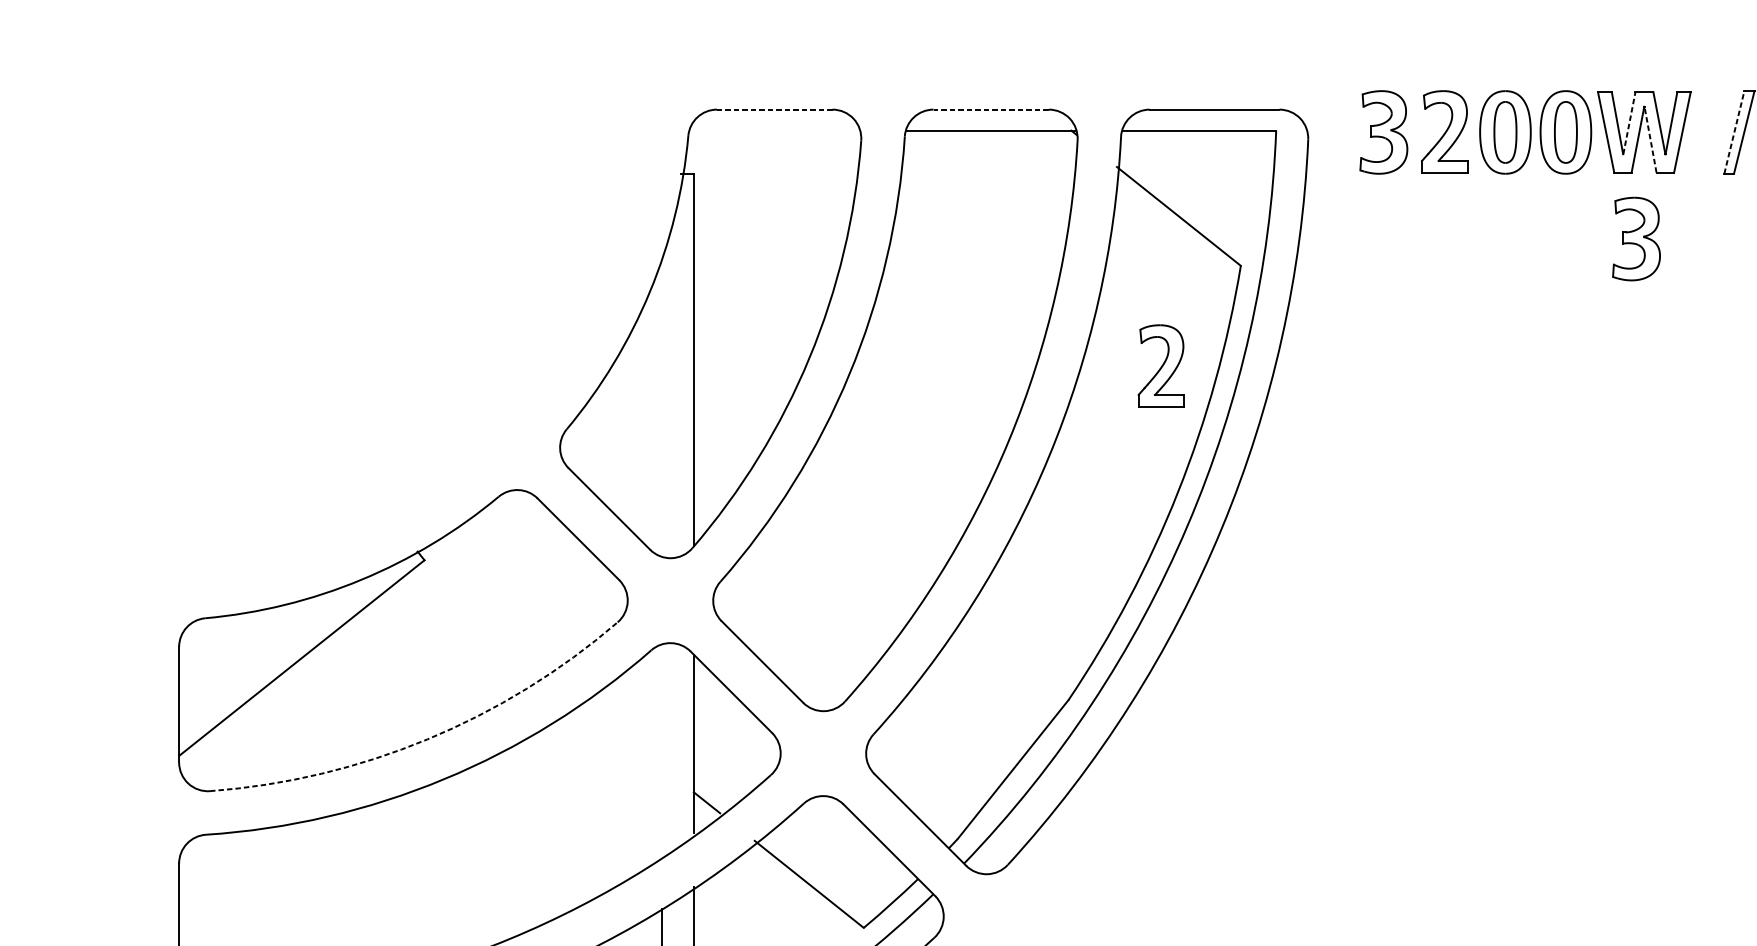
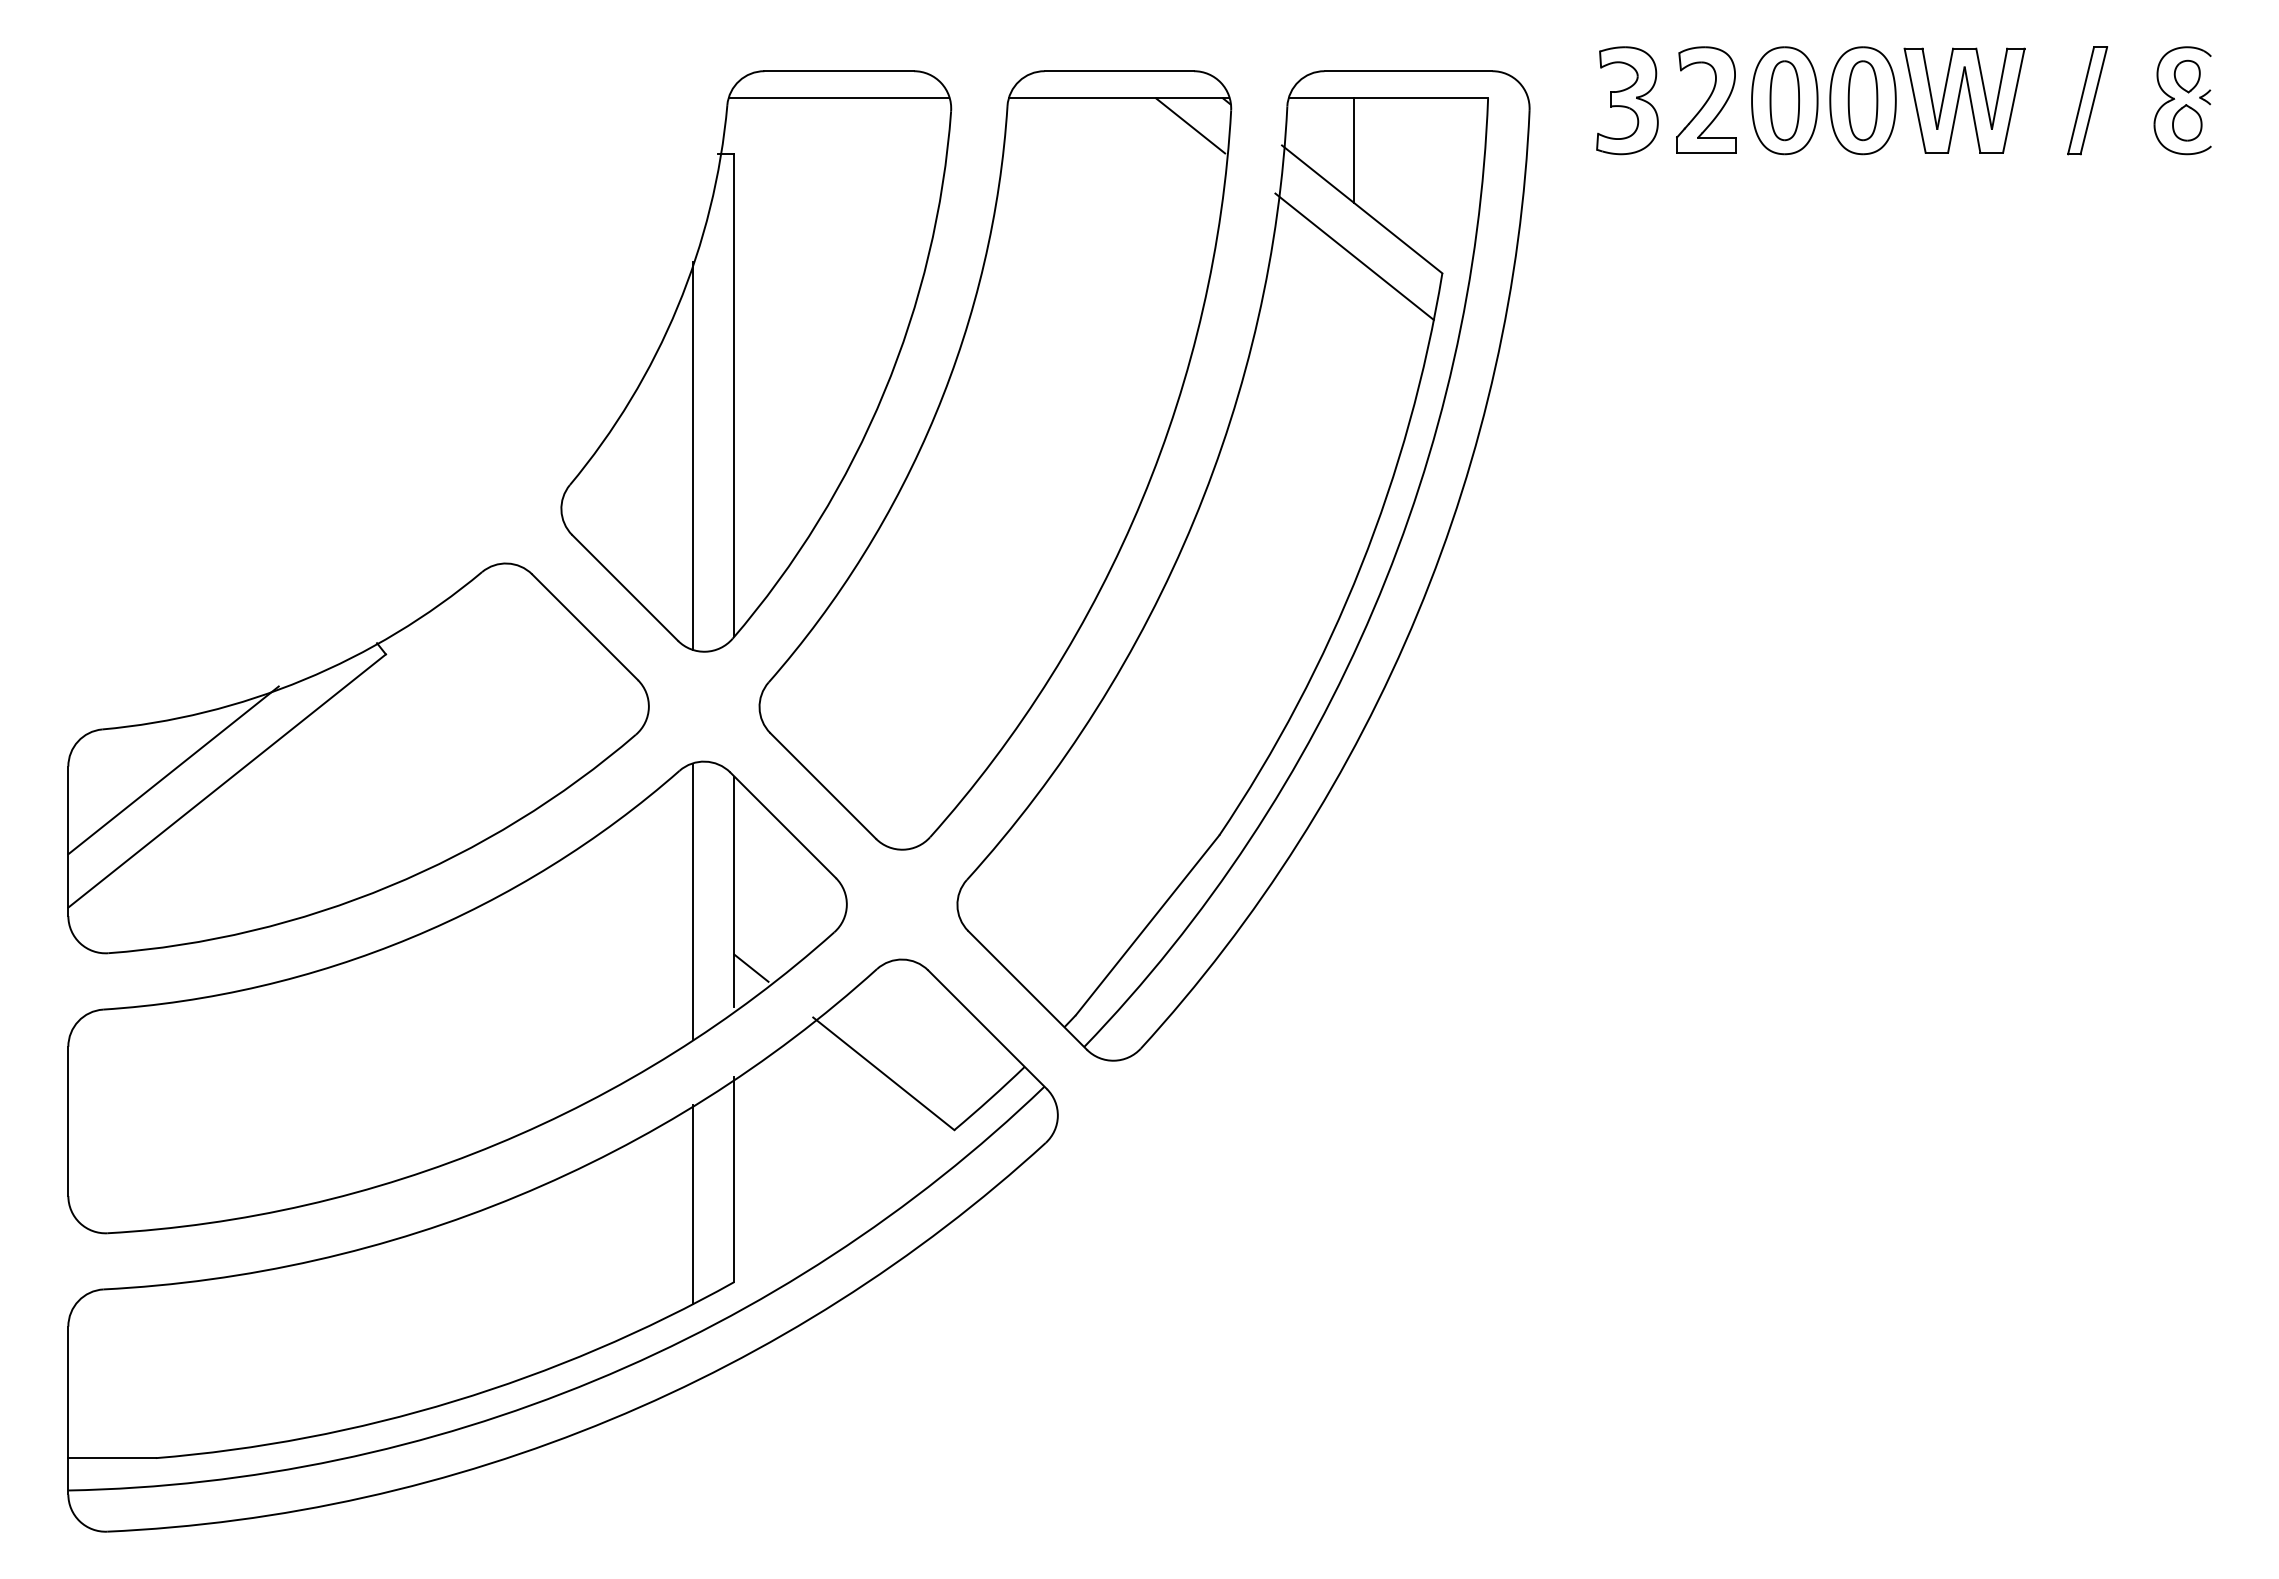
line: (775, 109) -> (839, 71), dashed -> solid
line: (991, 109) -> (1119, 71), dashed -> solid
line: (1629, 122) -> (1945, 88), dashed -> solid
line: (775, 130) -> (839, 98), added
line: (1734, 132) -> (2081, 100), dashed -> solid
line: (1650, 139) -> (1972, 109), dashed -> solid
line: (1046, 151) -> (1190, 125), added
line: (1172, 170) -> (1354, 150), added
part: (1636, 238) -> (1954, 238), removed
line: (1172, 252) -> (1354, 256), added
part: (1161, 365) -> (1339, 402), removed
line: (661, 406) -> (692, 455), added
line: (260, 649) -> (173, 770), added
arc: (427, 739) -> (389, 886), dashed -> solid
line: (661, 750) -> (692, 900), added

